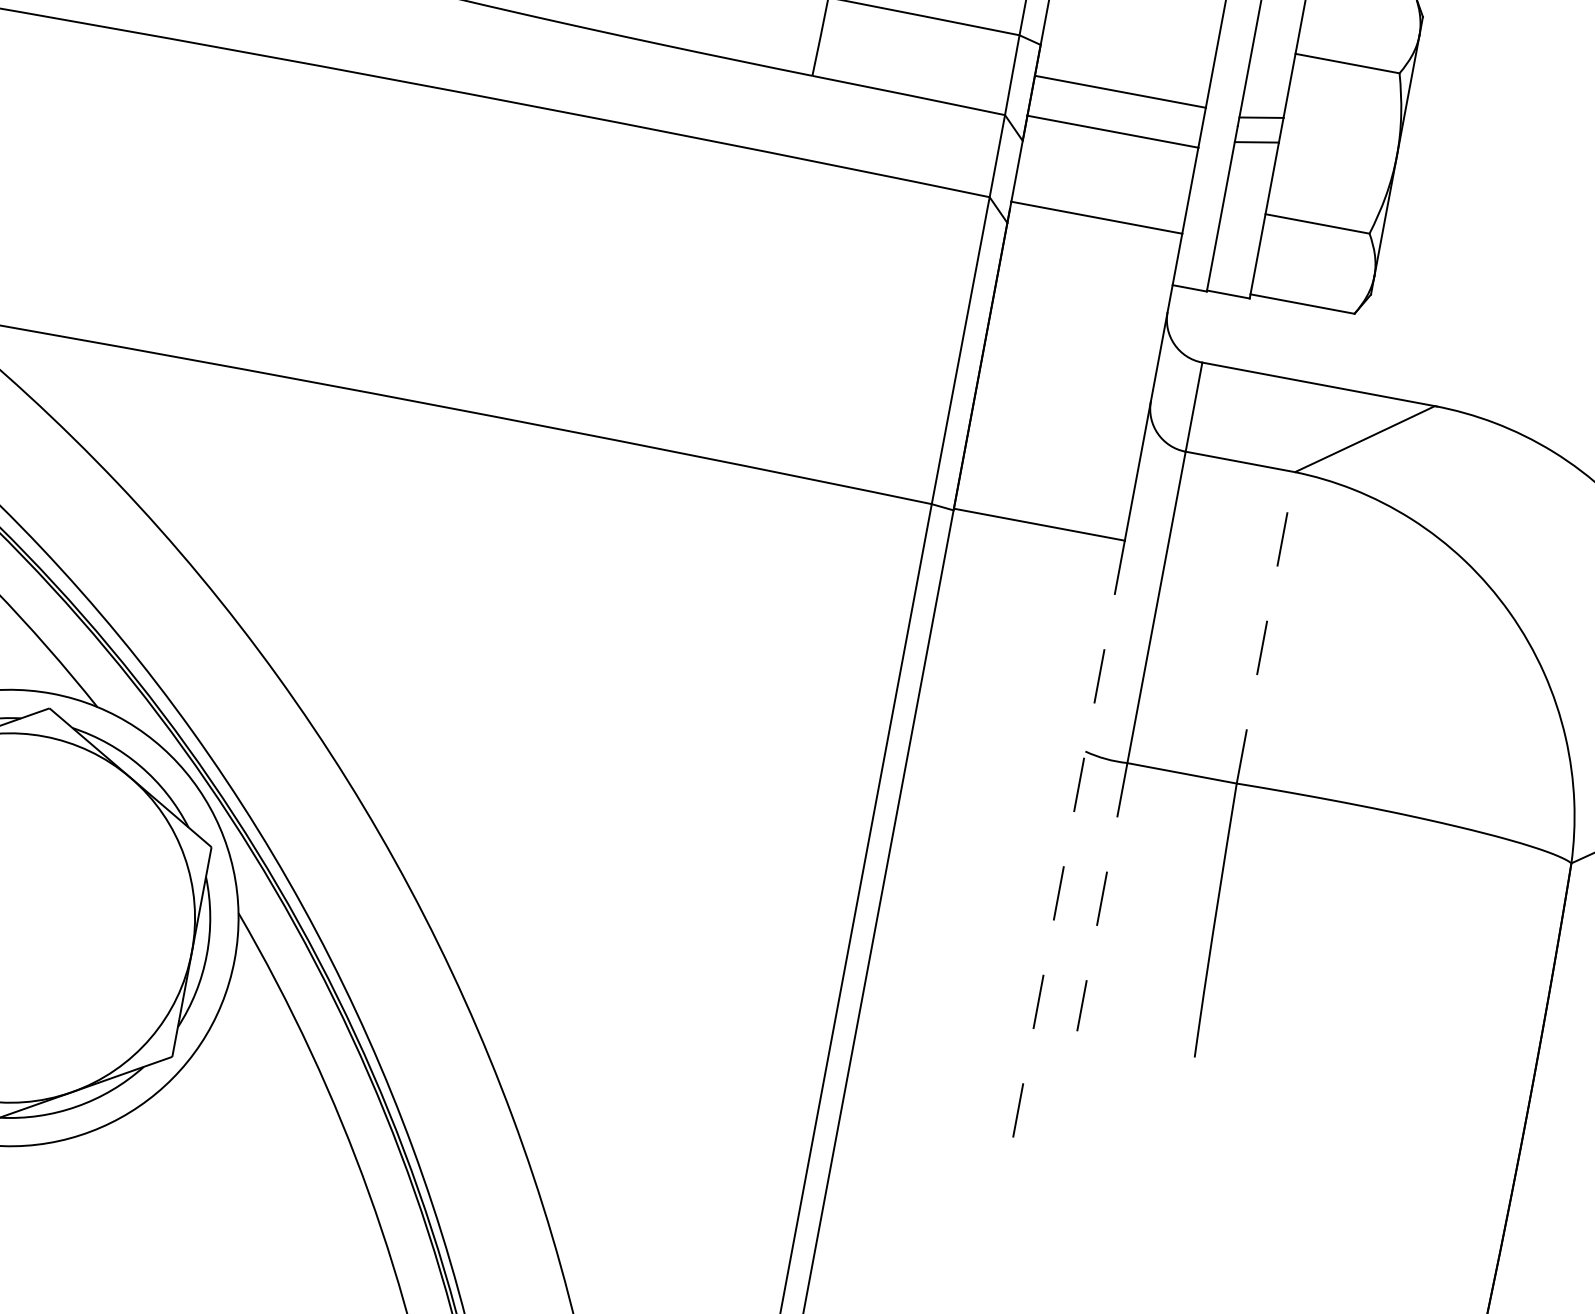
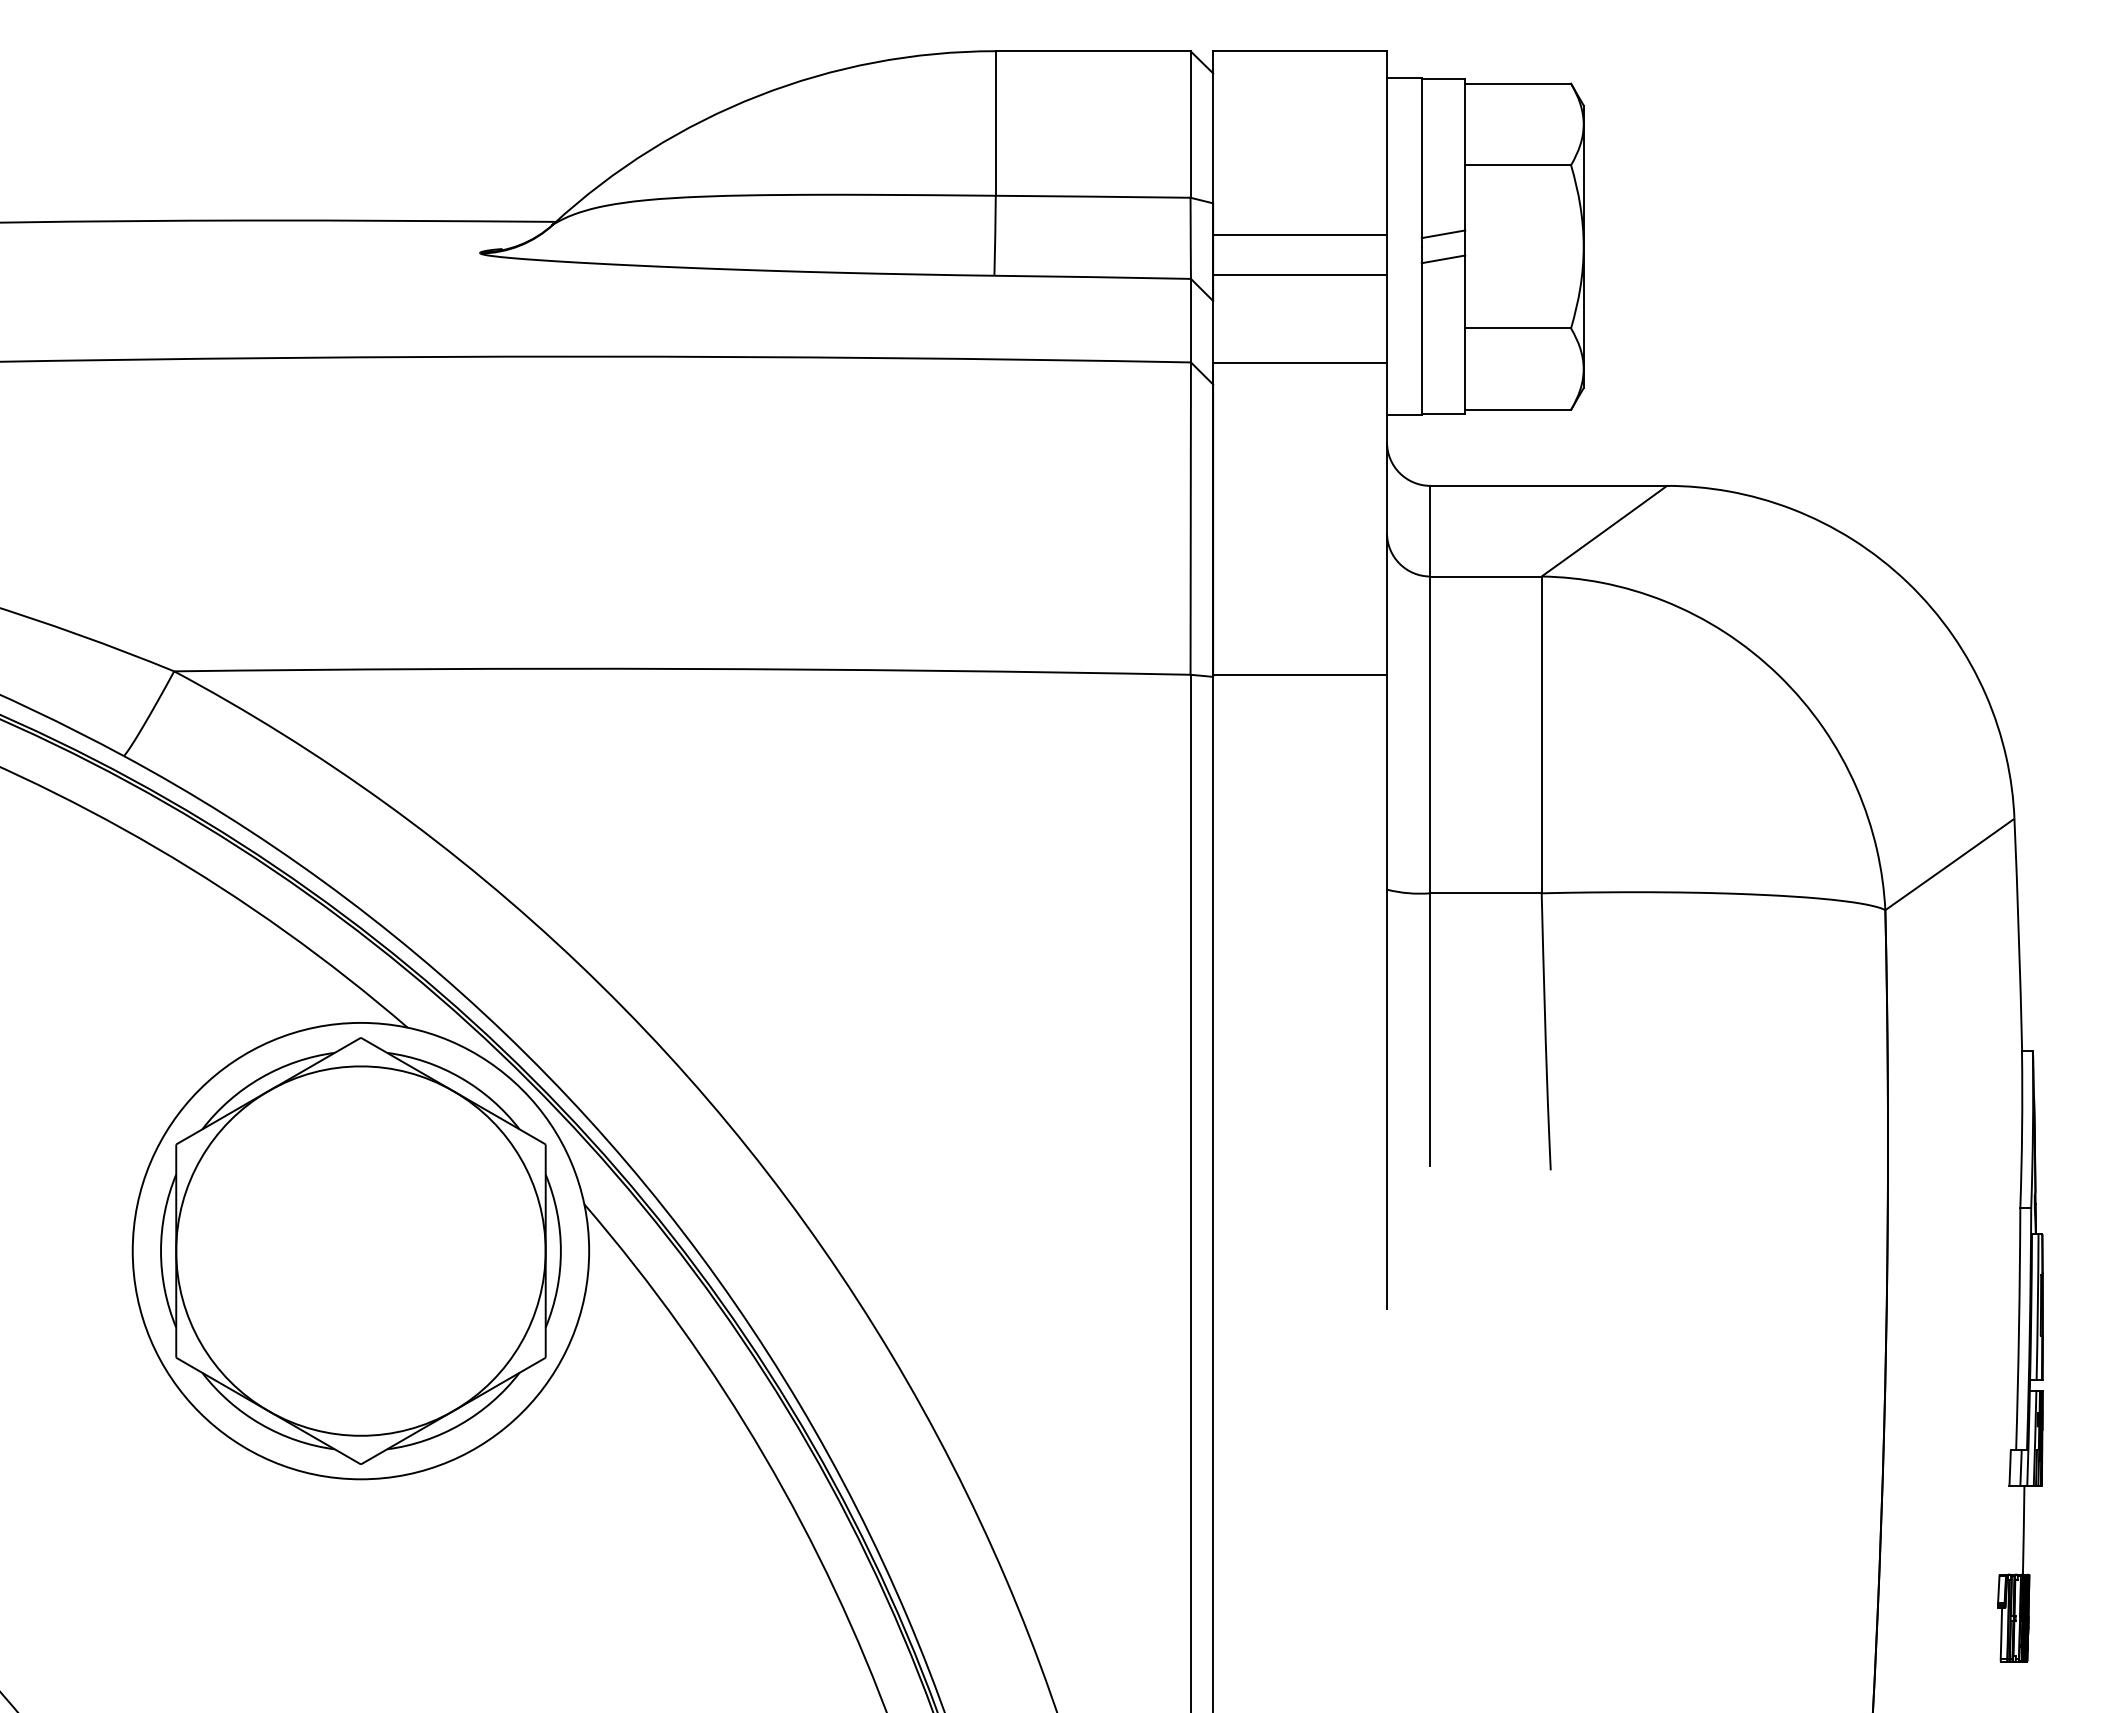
line: (1265, 627) -> (1541, 734), dashed -> solid
line: (1066, 852) -> (1387, 992), dashed -> solid
line: (1102, 897) -> (1430, 1030), dashed -> solid

